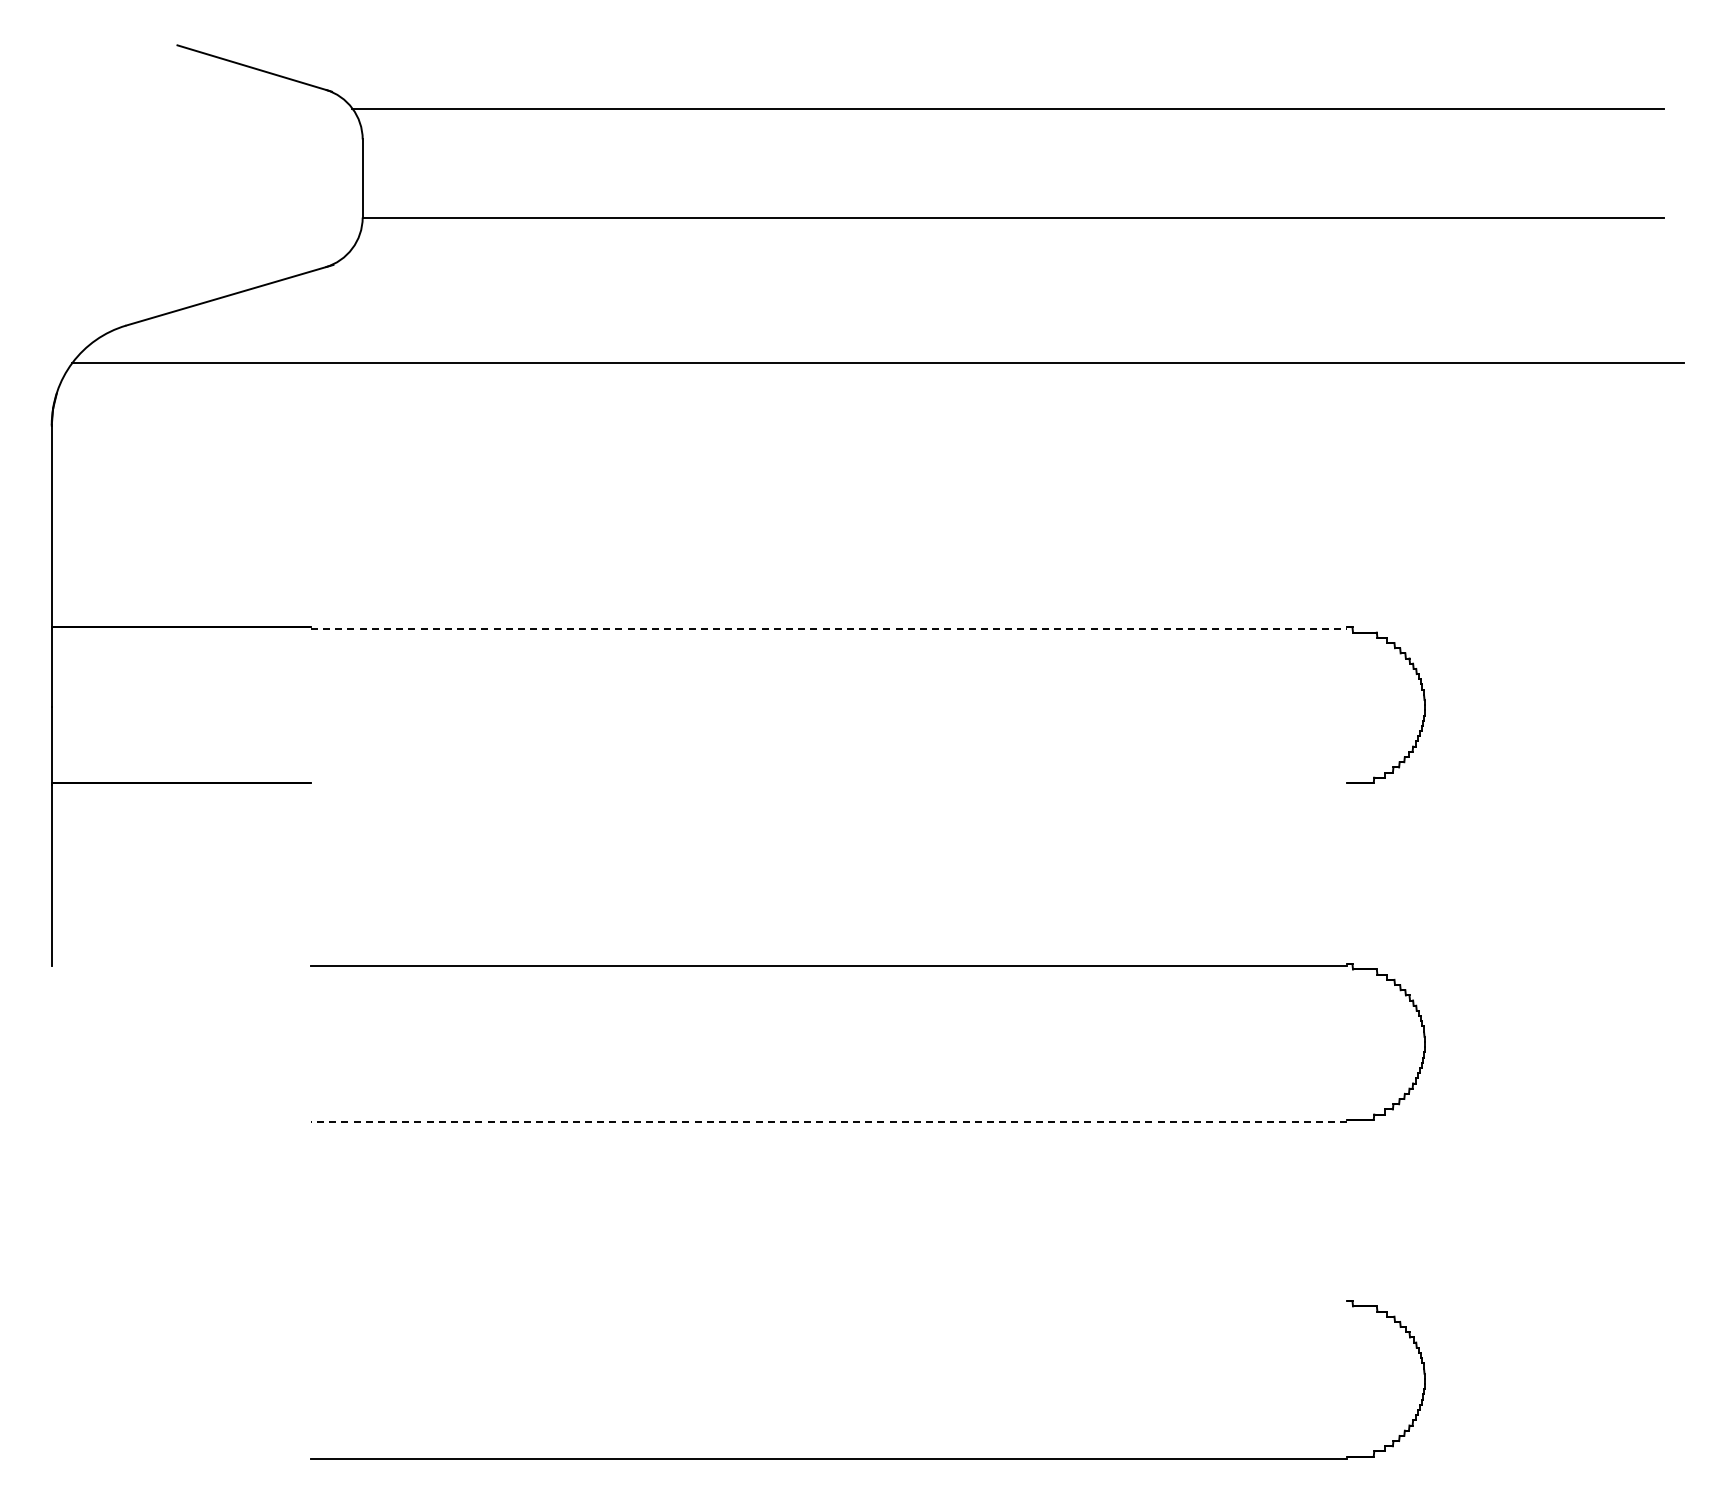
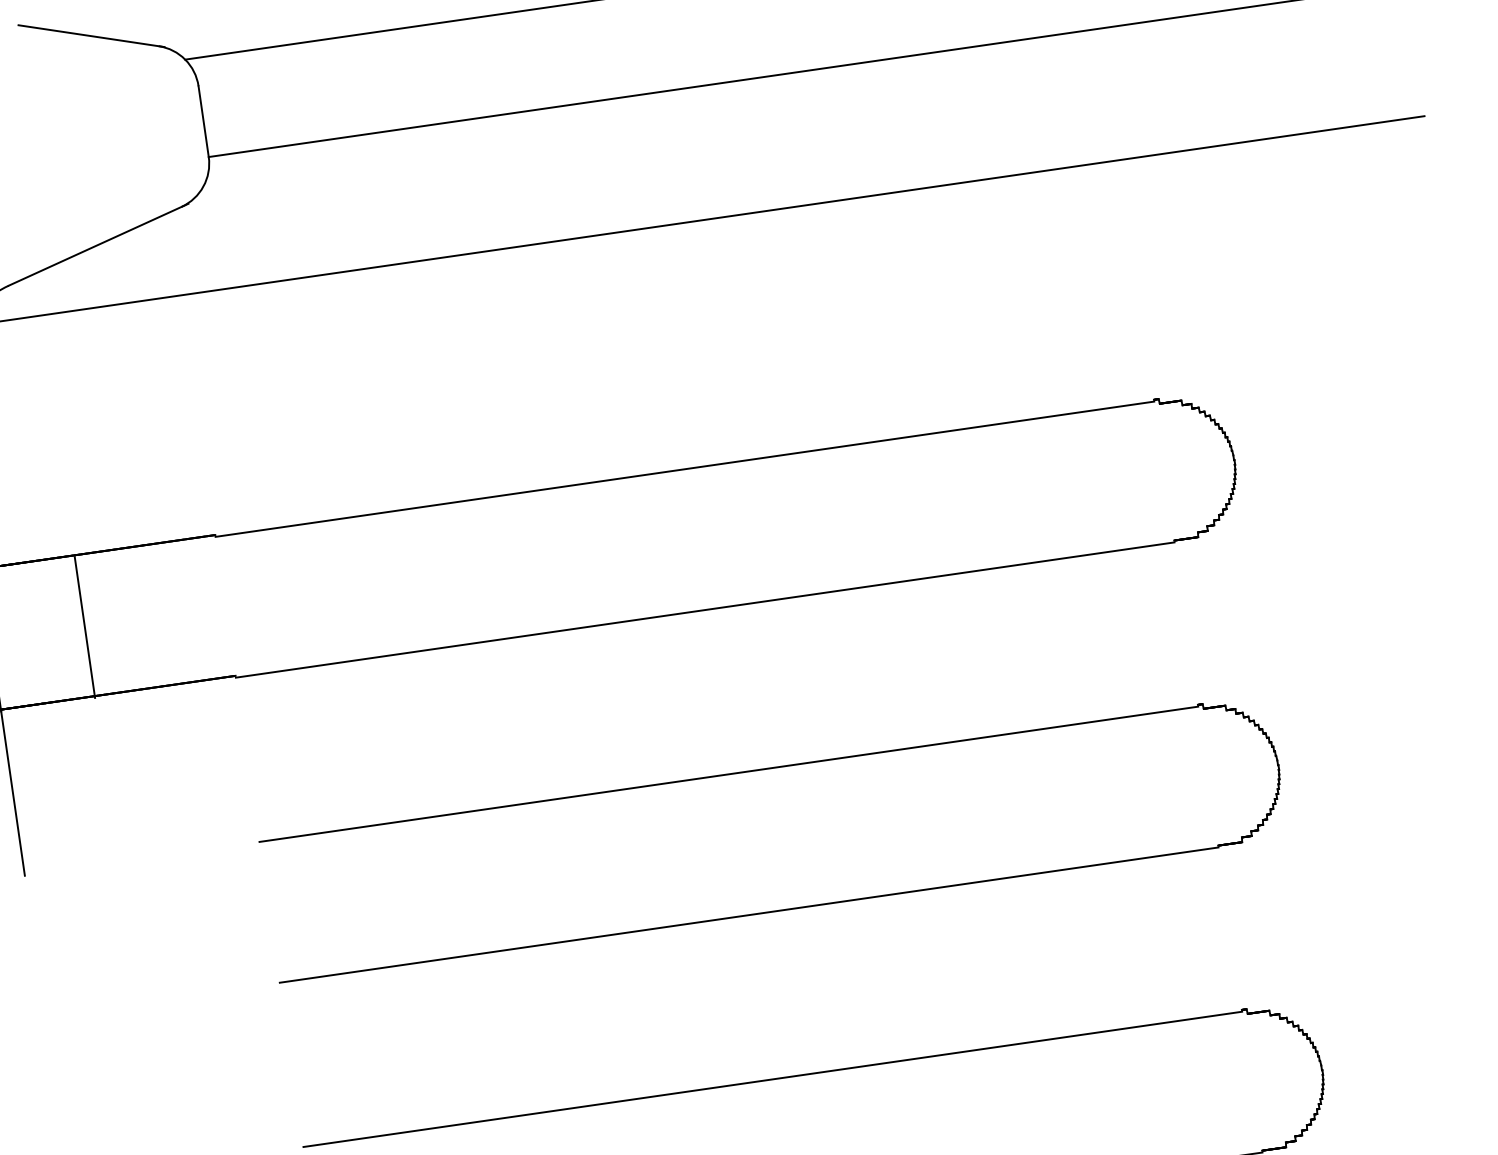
line: (829, 629) -> (685, 469), dashed -> solid
line: (155, 706) -> (84, 626), added
line: (828, 784) -> (704, 609), added
line: (828, 1121) -> (748, 914), dashed -> solid
line: (828, 1303) -> (772, 1079), added

